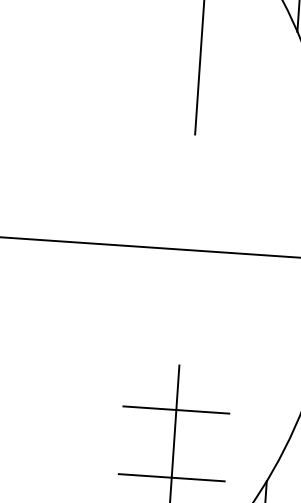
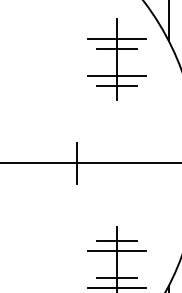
line: (202, 23) -> (116, 39), added
line: (200, 41) -> (116, 49), added
line: (197, 90) -> (116, 76), added
line: (196, 109) -> (116, 86), added
line: (113, 244) -> (76, 163), added
line: (177, 390) -> (116, 240), added
line: (172, 458) -> (116, 277), added

